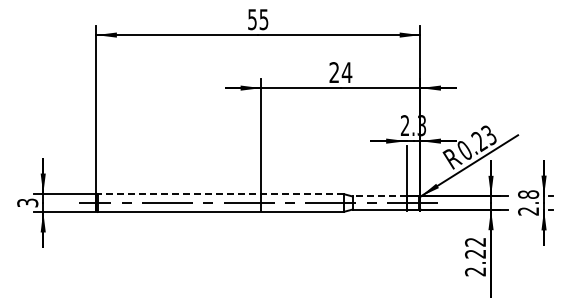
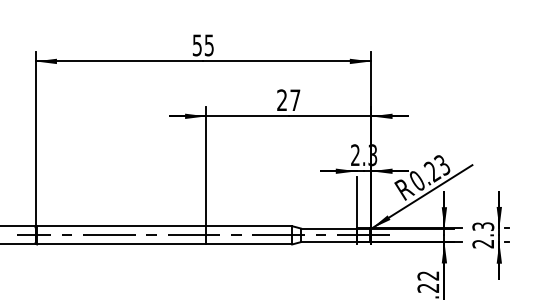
text: (346, 72) -> (294, 100), 24 -> 27
line: (220, 194) -> (164, 226), dashed -> solid
text: (528, 194) -> (483, 226), 2.8 -> 2.3
line: (379, 196) -> (328, 228), dashed -> solid

